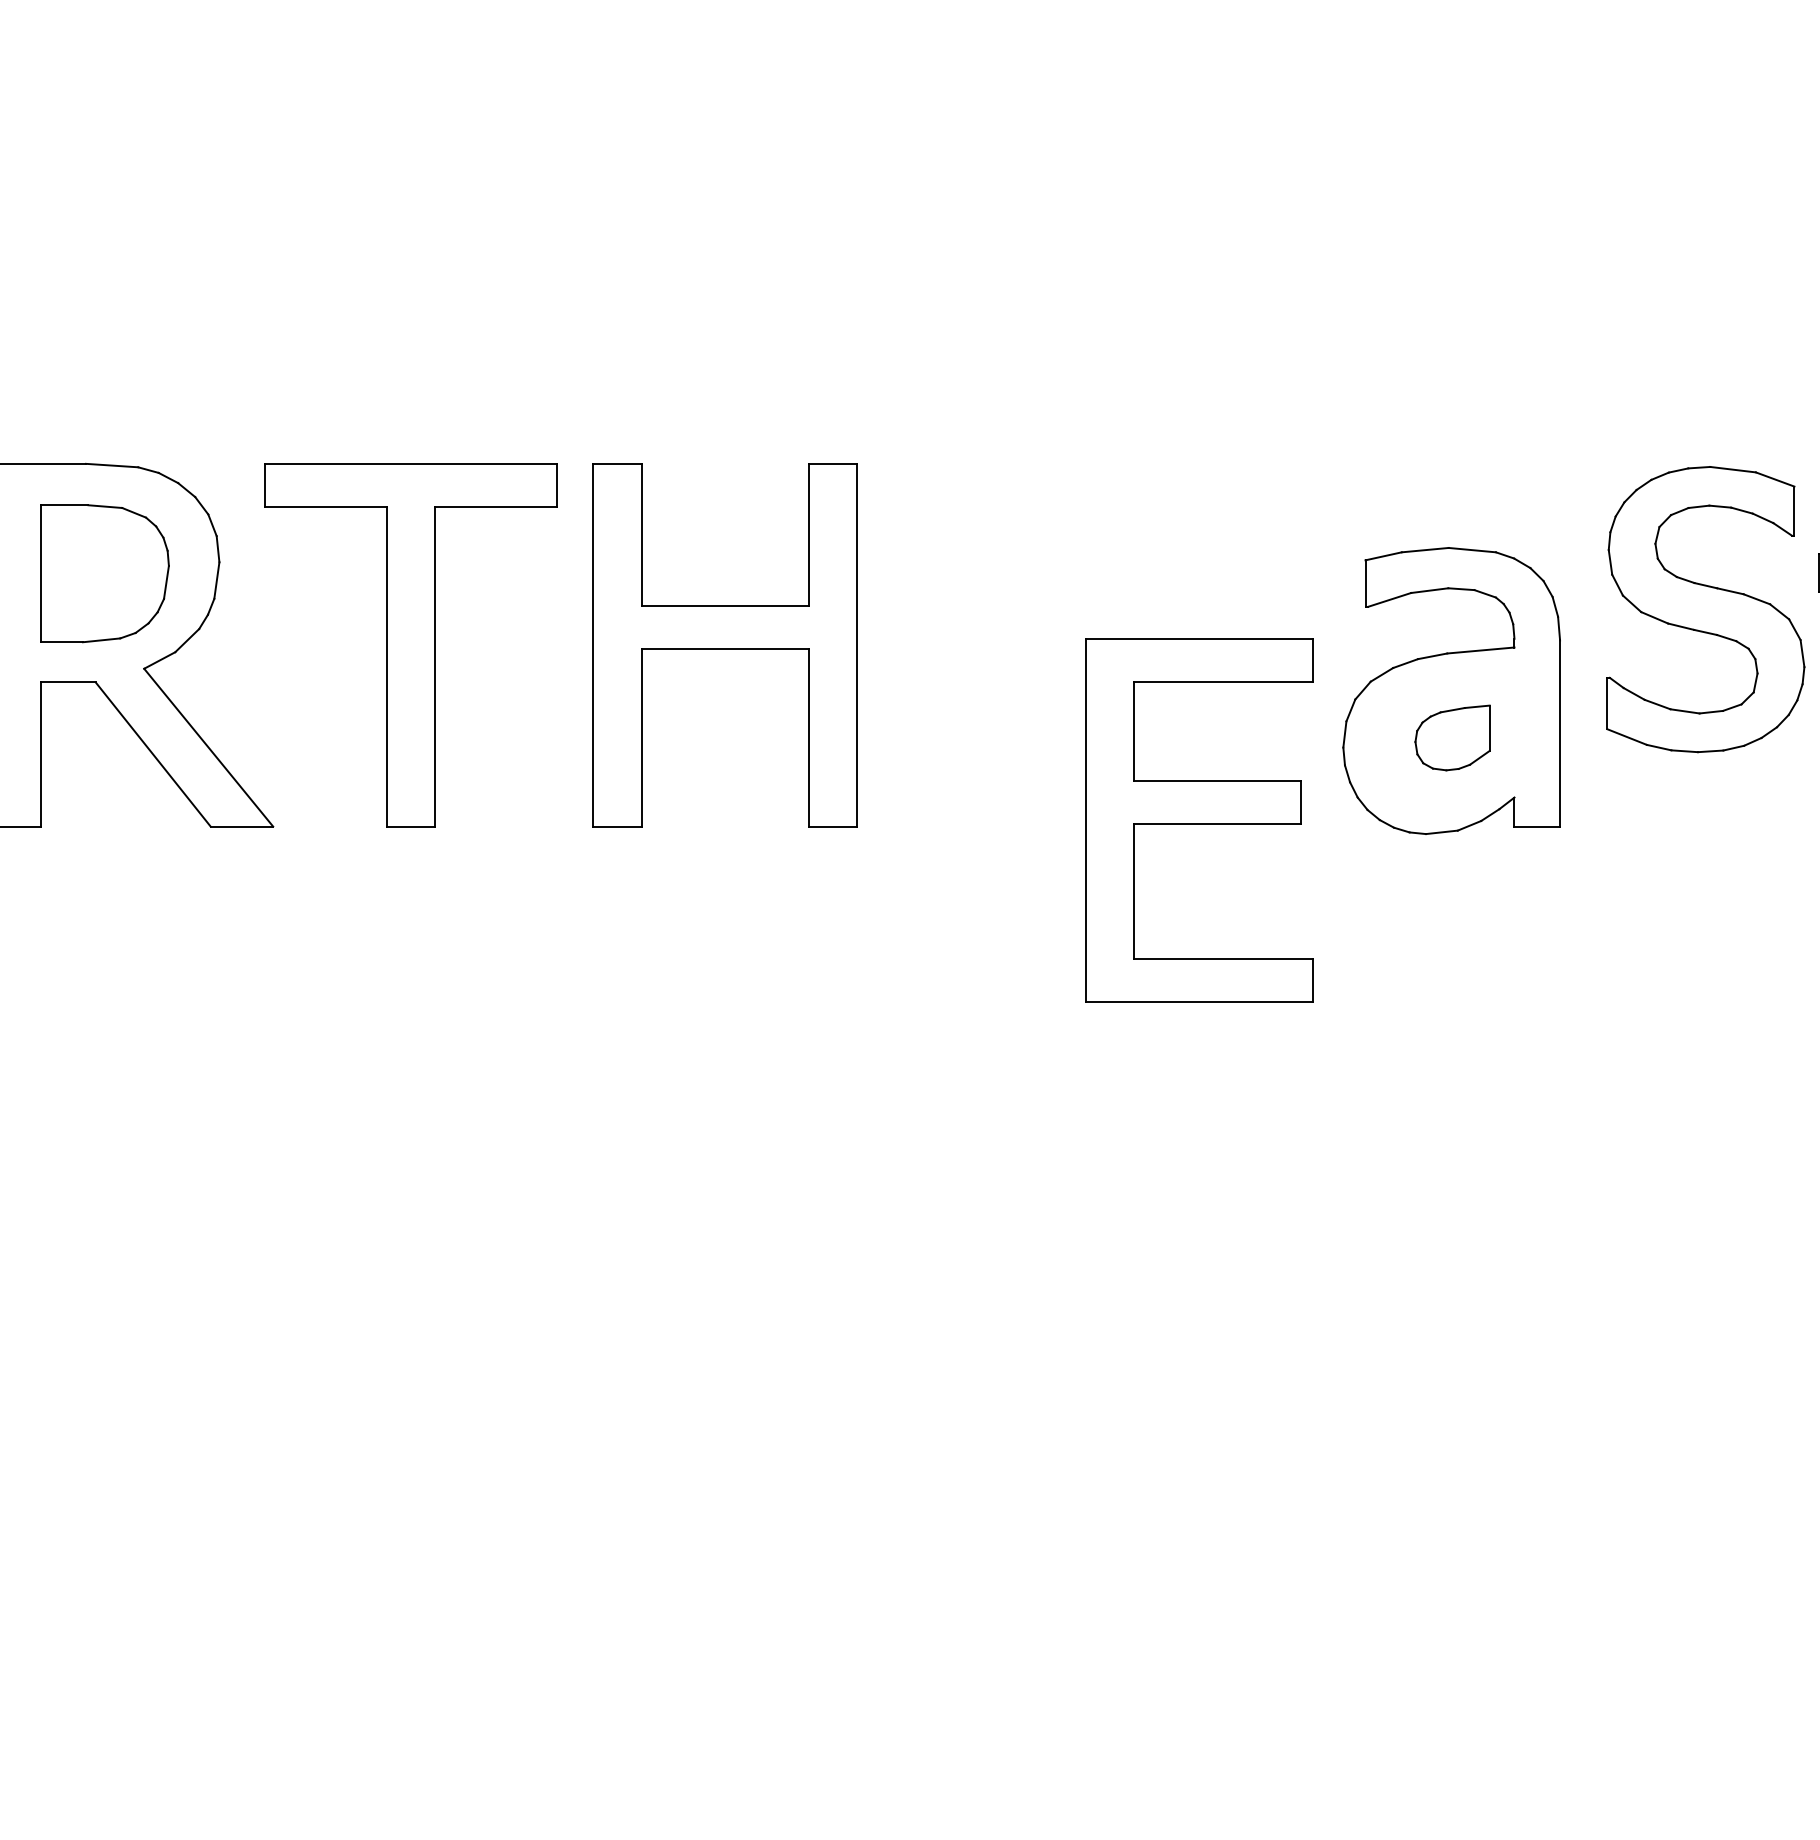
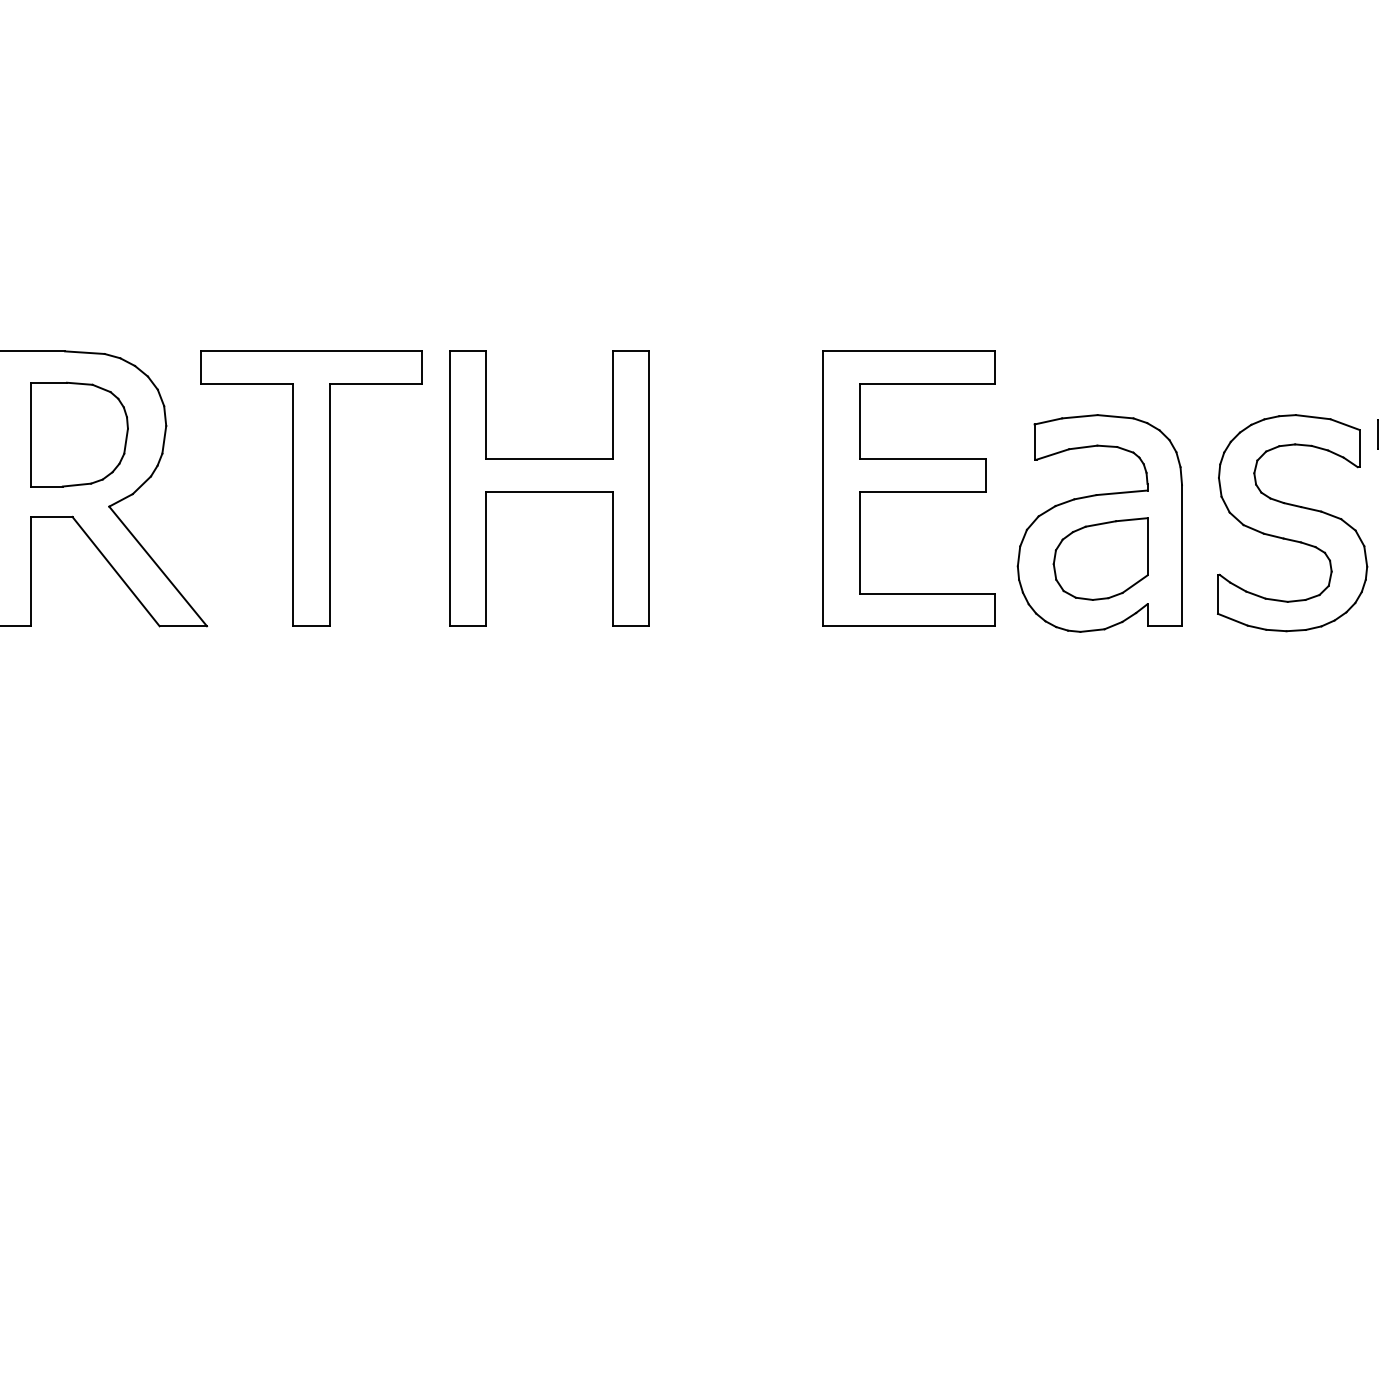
part: (1705, 609) -> (1292, 523), moved
part: (1452, 737) -> (1100, 558), size x1.67
part: (1199, 820) -> (908, 489), moved

